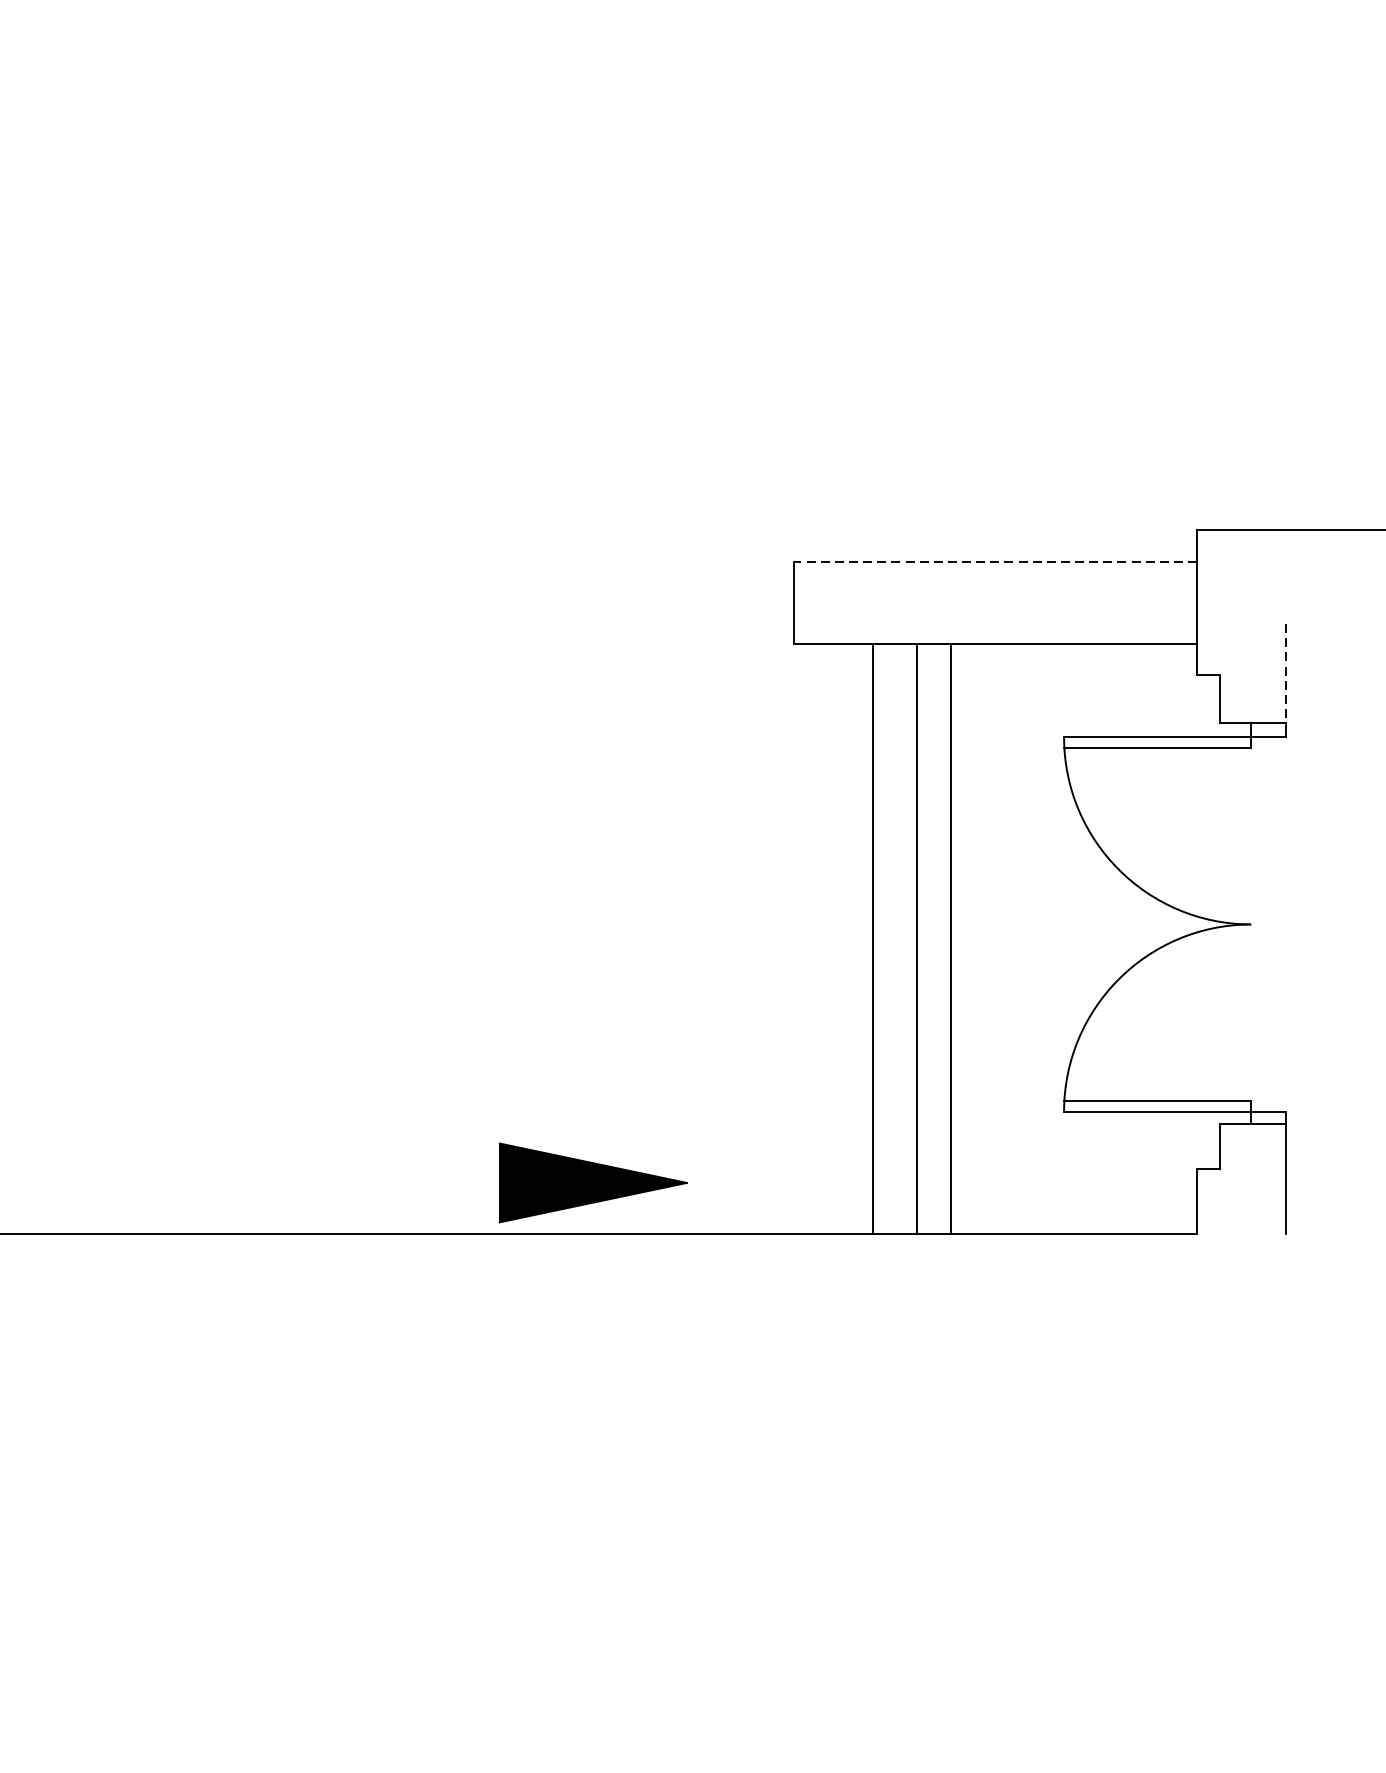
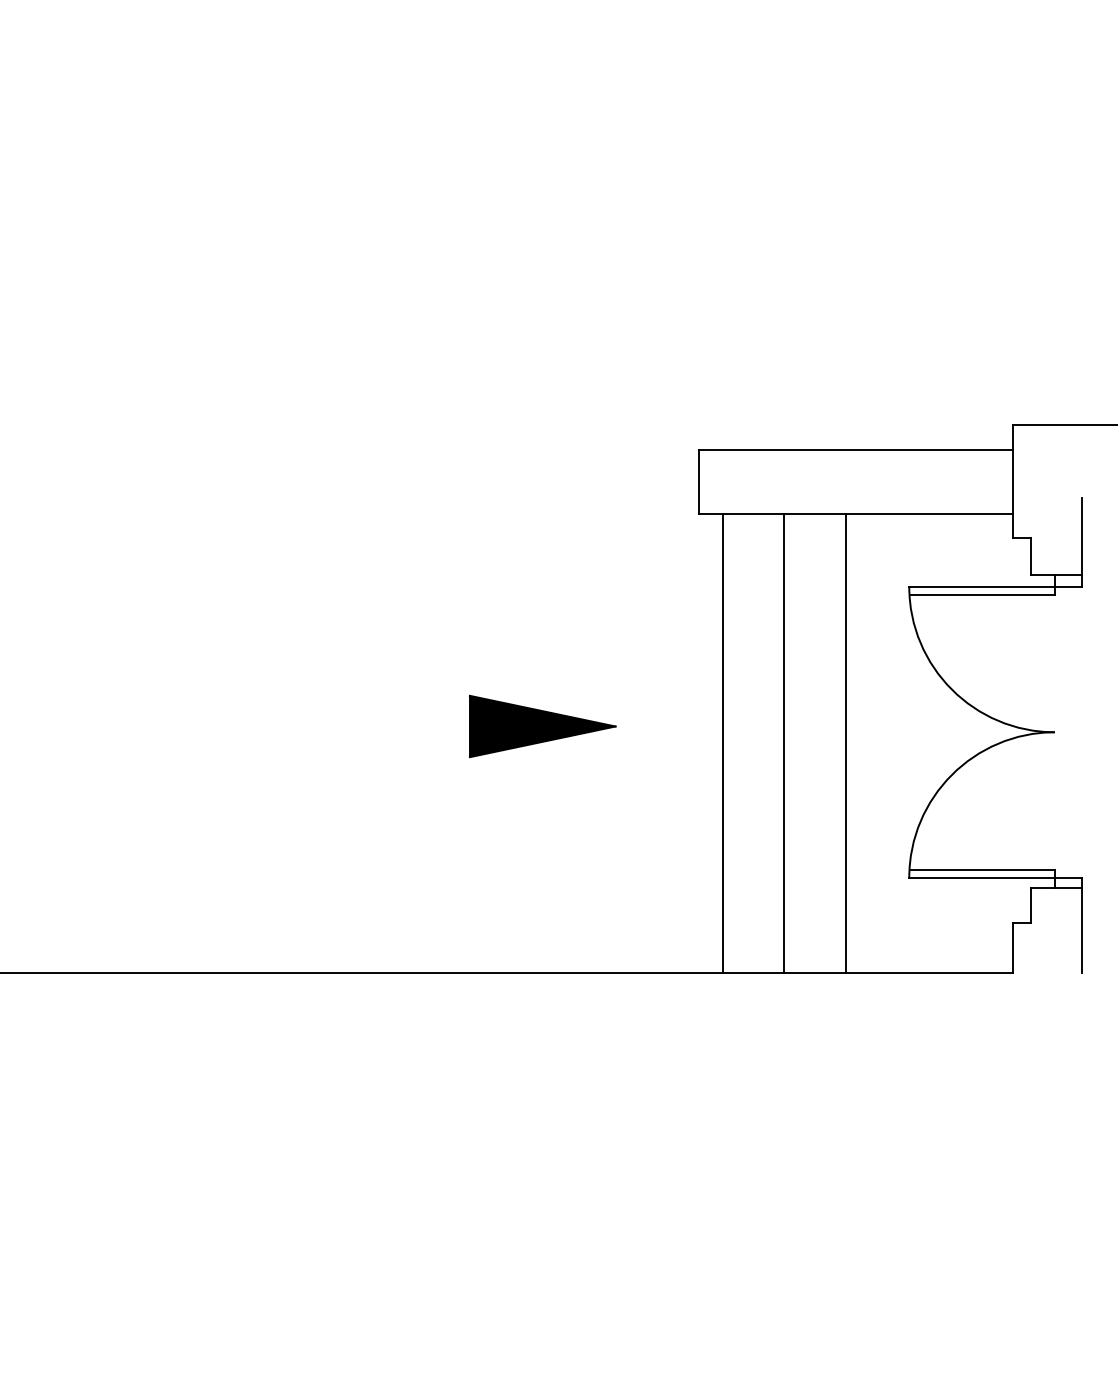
line: (995, 562) -> (855, 450), dashed -> solid
line: (1286, 674) -> (1082, 537), dashed -> solid
line: (873, 937) -> (723, 742), moved
line: (917, 937) -> (846, 742), moved
line: (951, 937) -> (784, 742), moved
part: (593, 1182) -> (542, 726), moved

